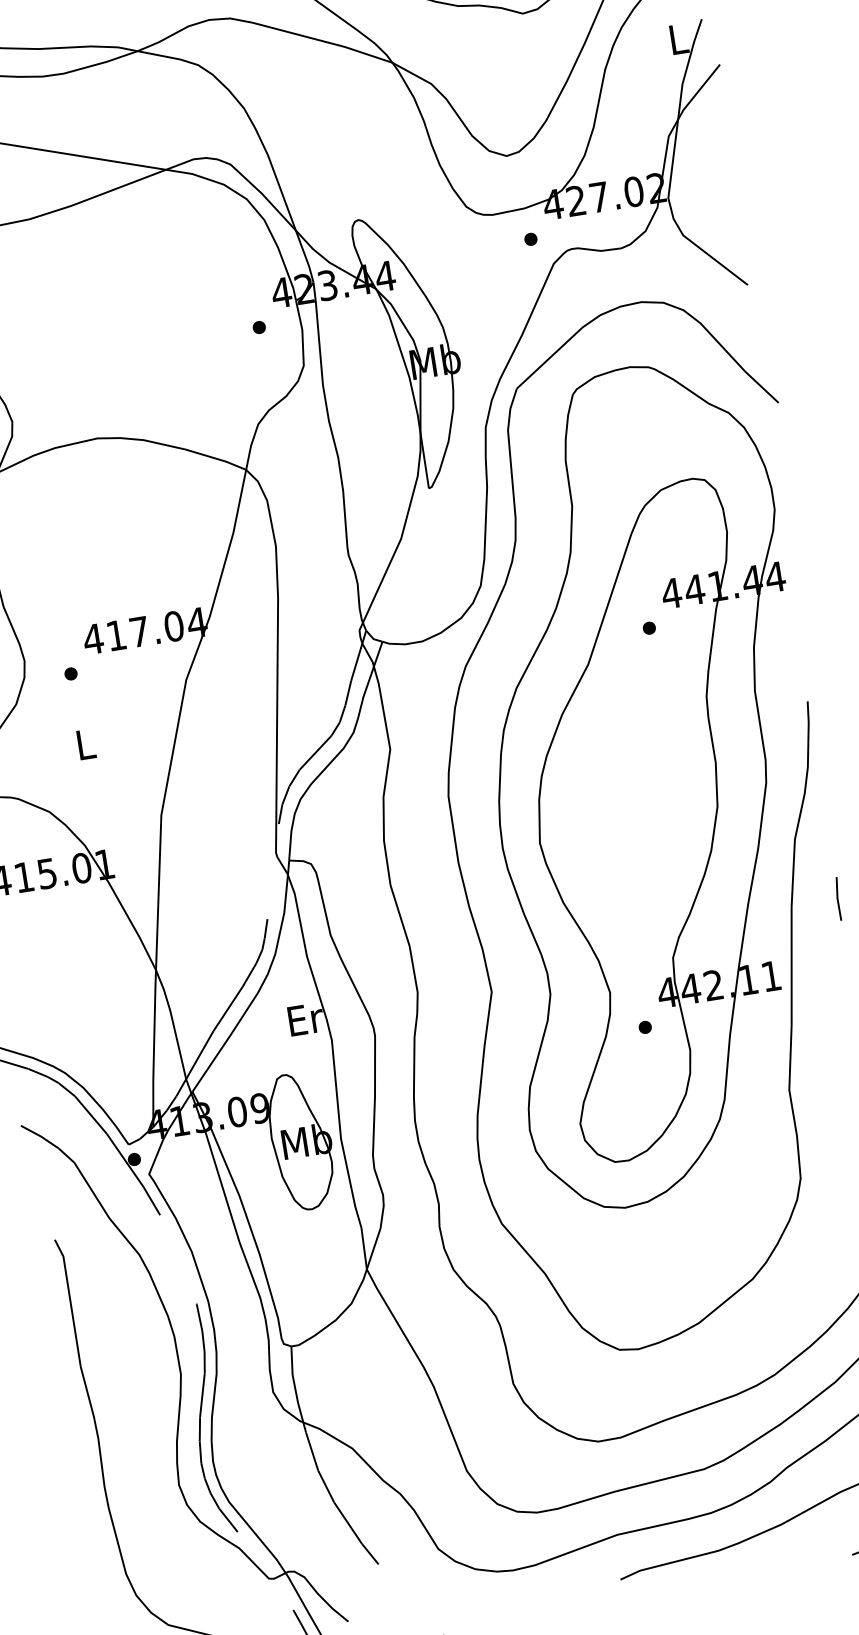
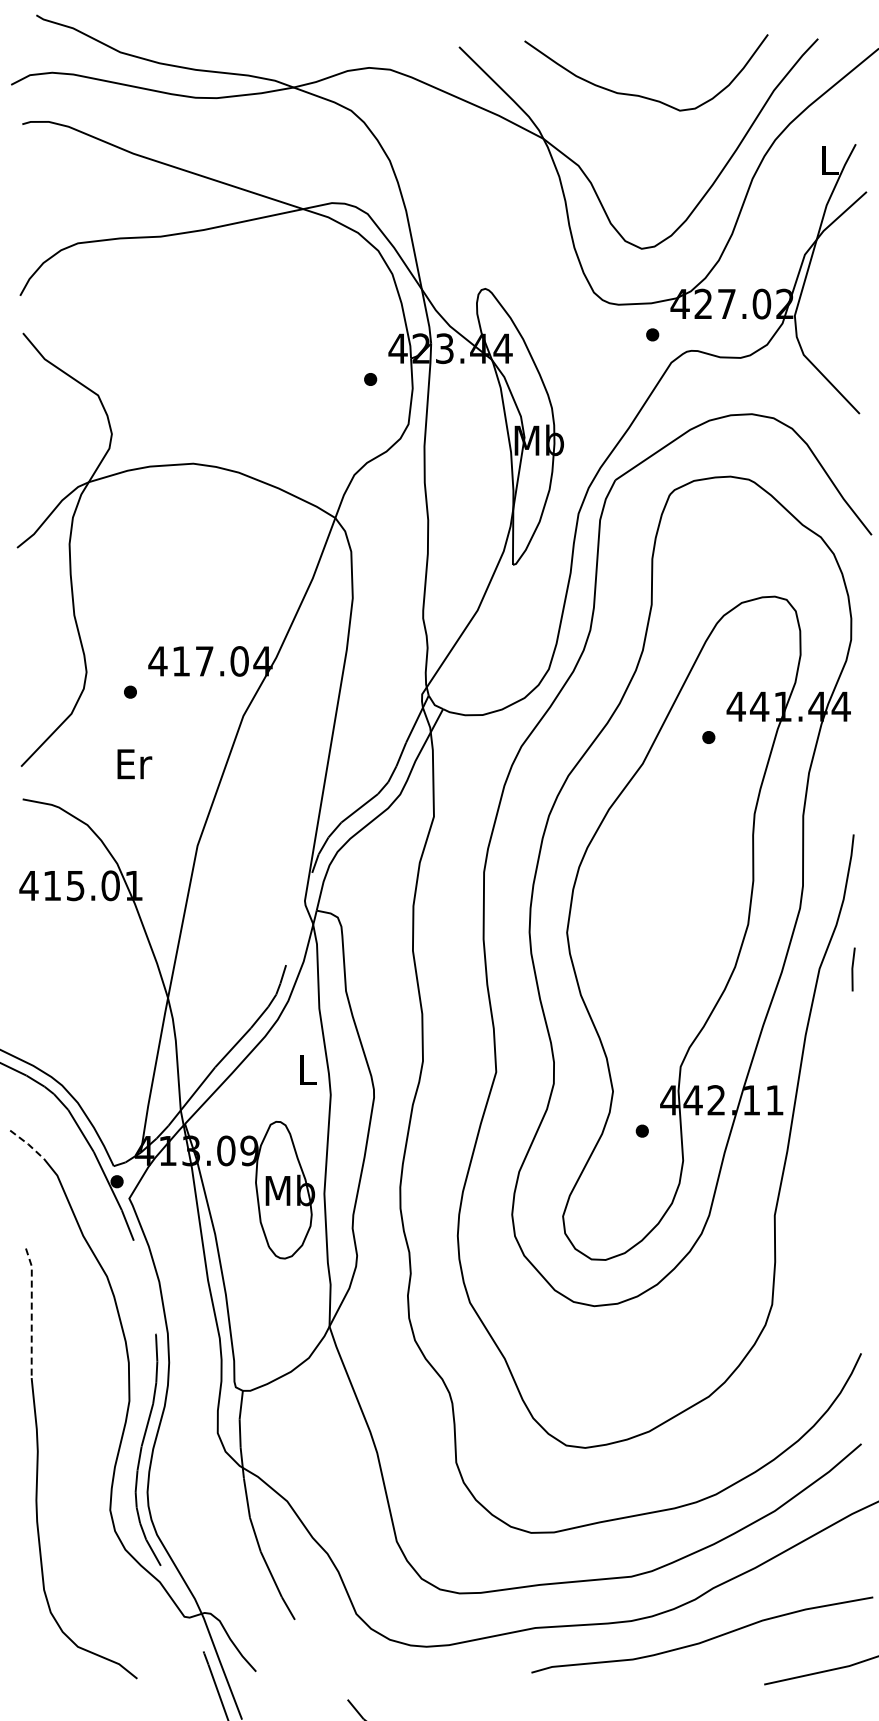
text: (86, 744) -> (134, 764), L -> Er
line: (838, 898) -> (853, 969), moved
text: (305, 1018) -> (308, 1069), Er -> L
line: (41, 1136) -> (28, 1144), solid -> dashed
line: (70, 1302) -> (31, 1312), solid -> dashed

